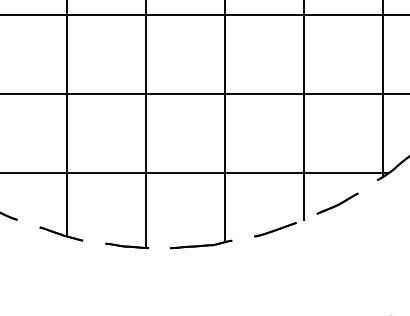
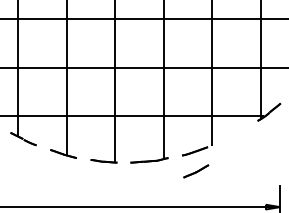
line: (338, 203) -> (196, 171), moved

